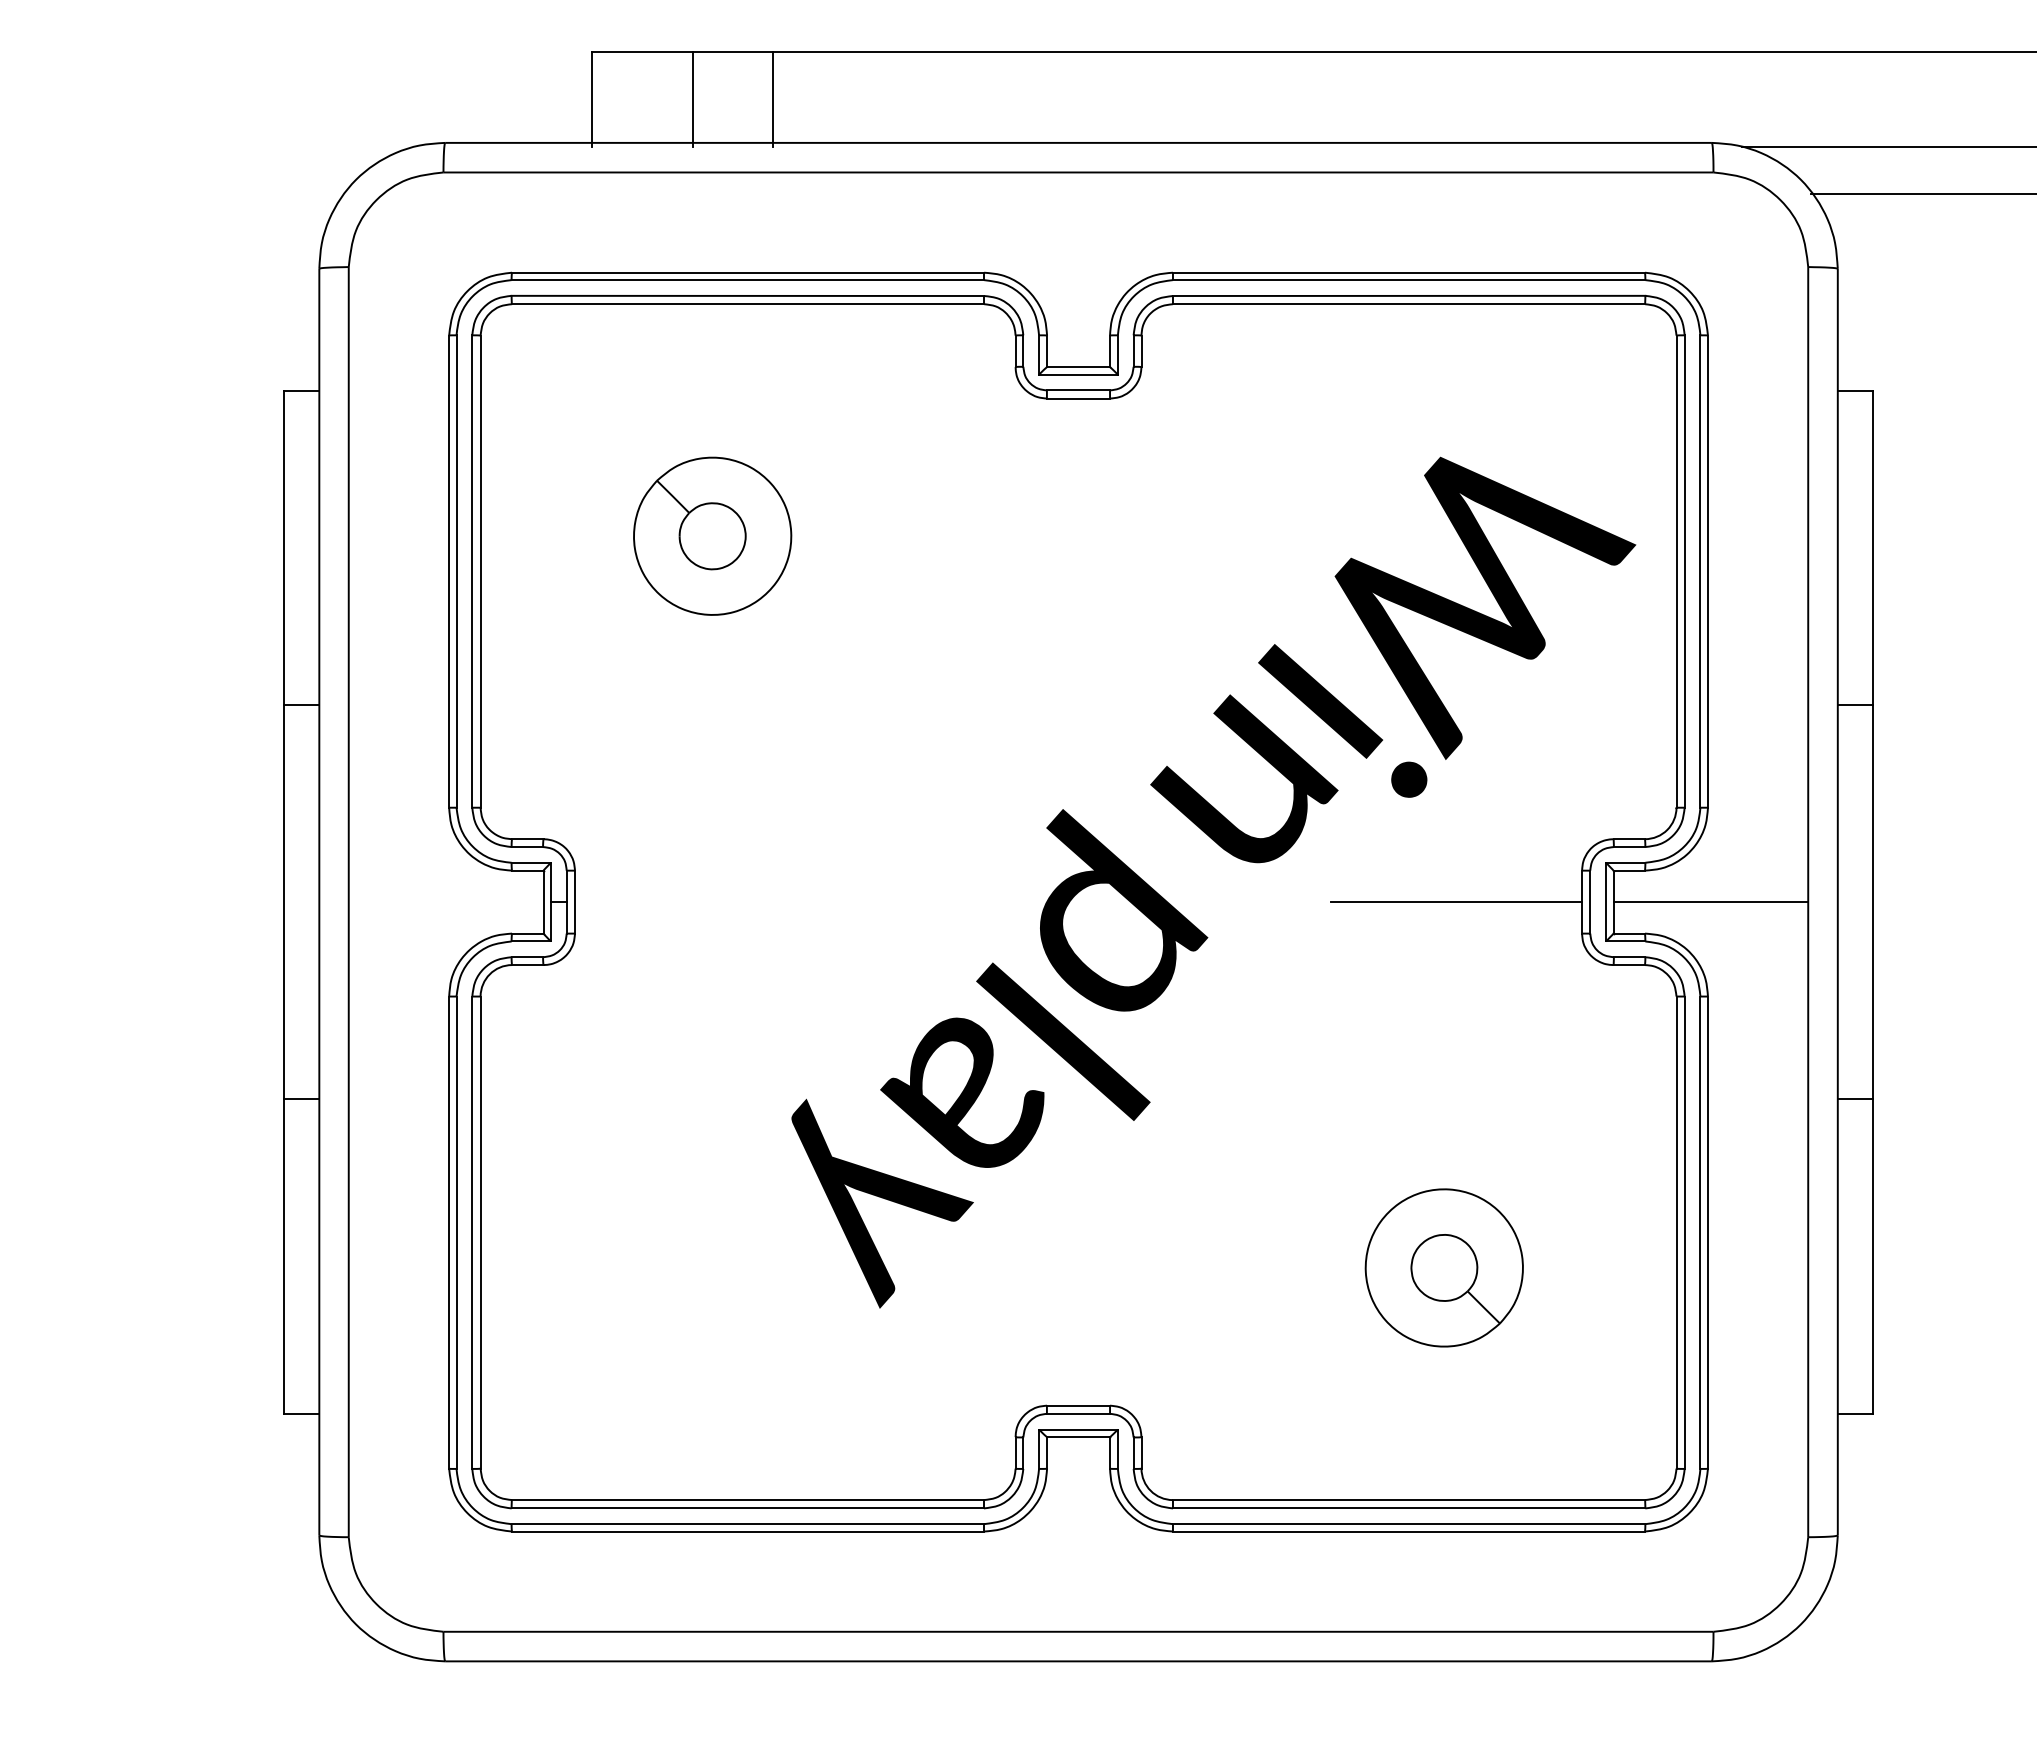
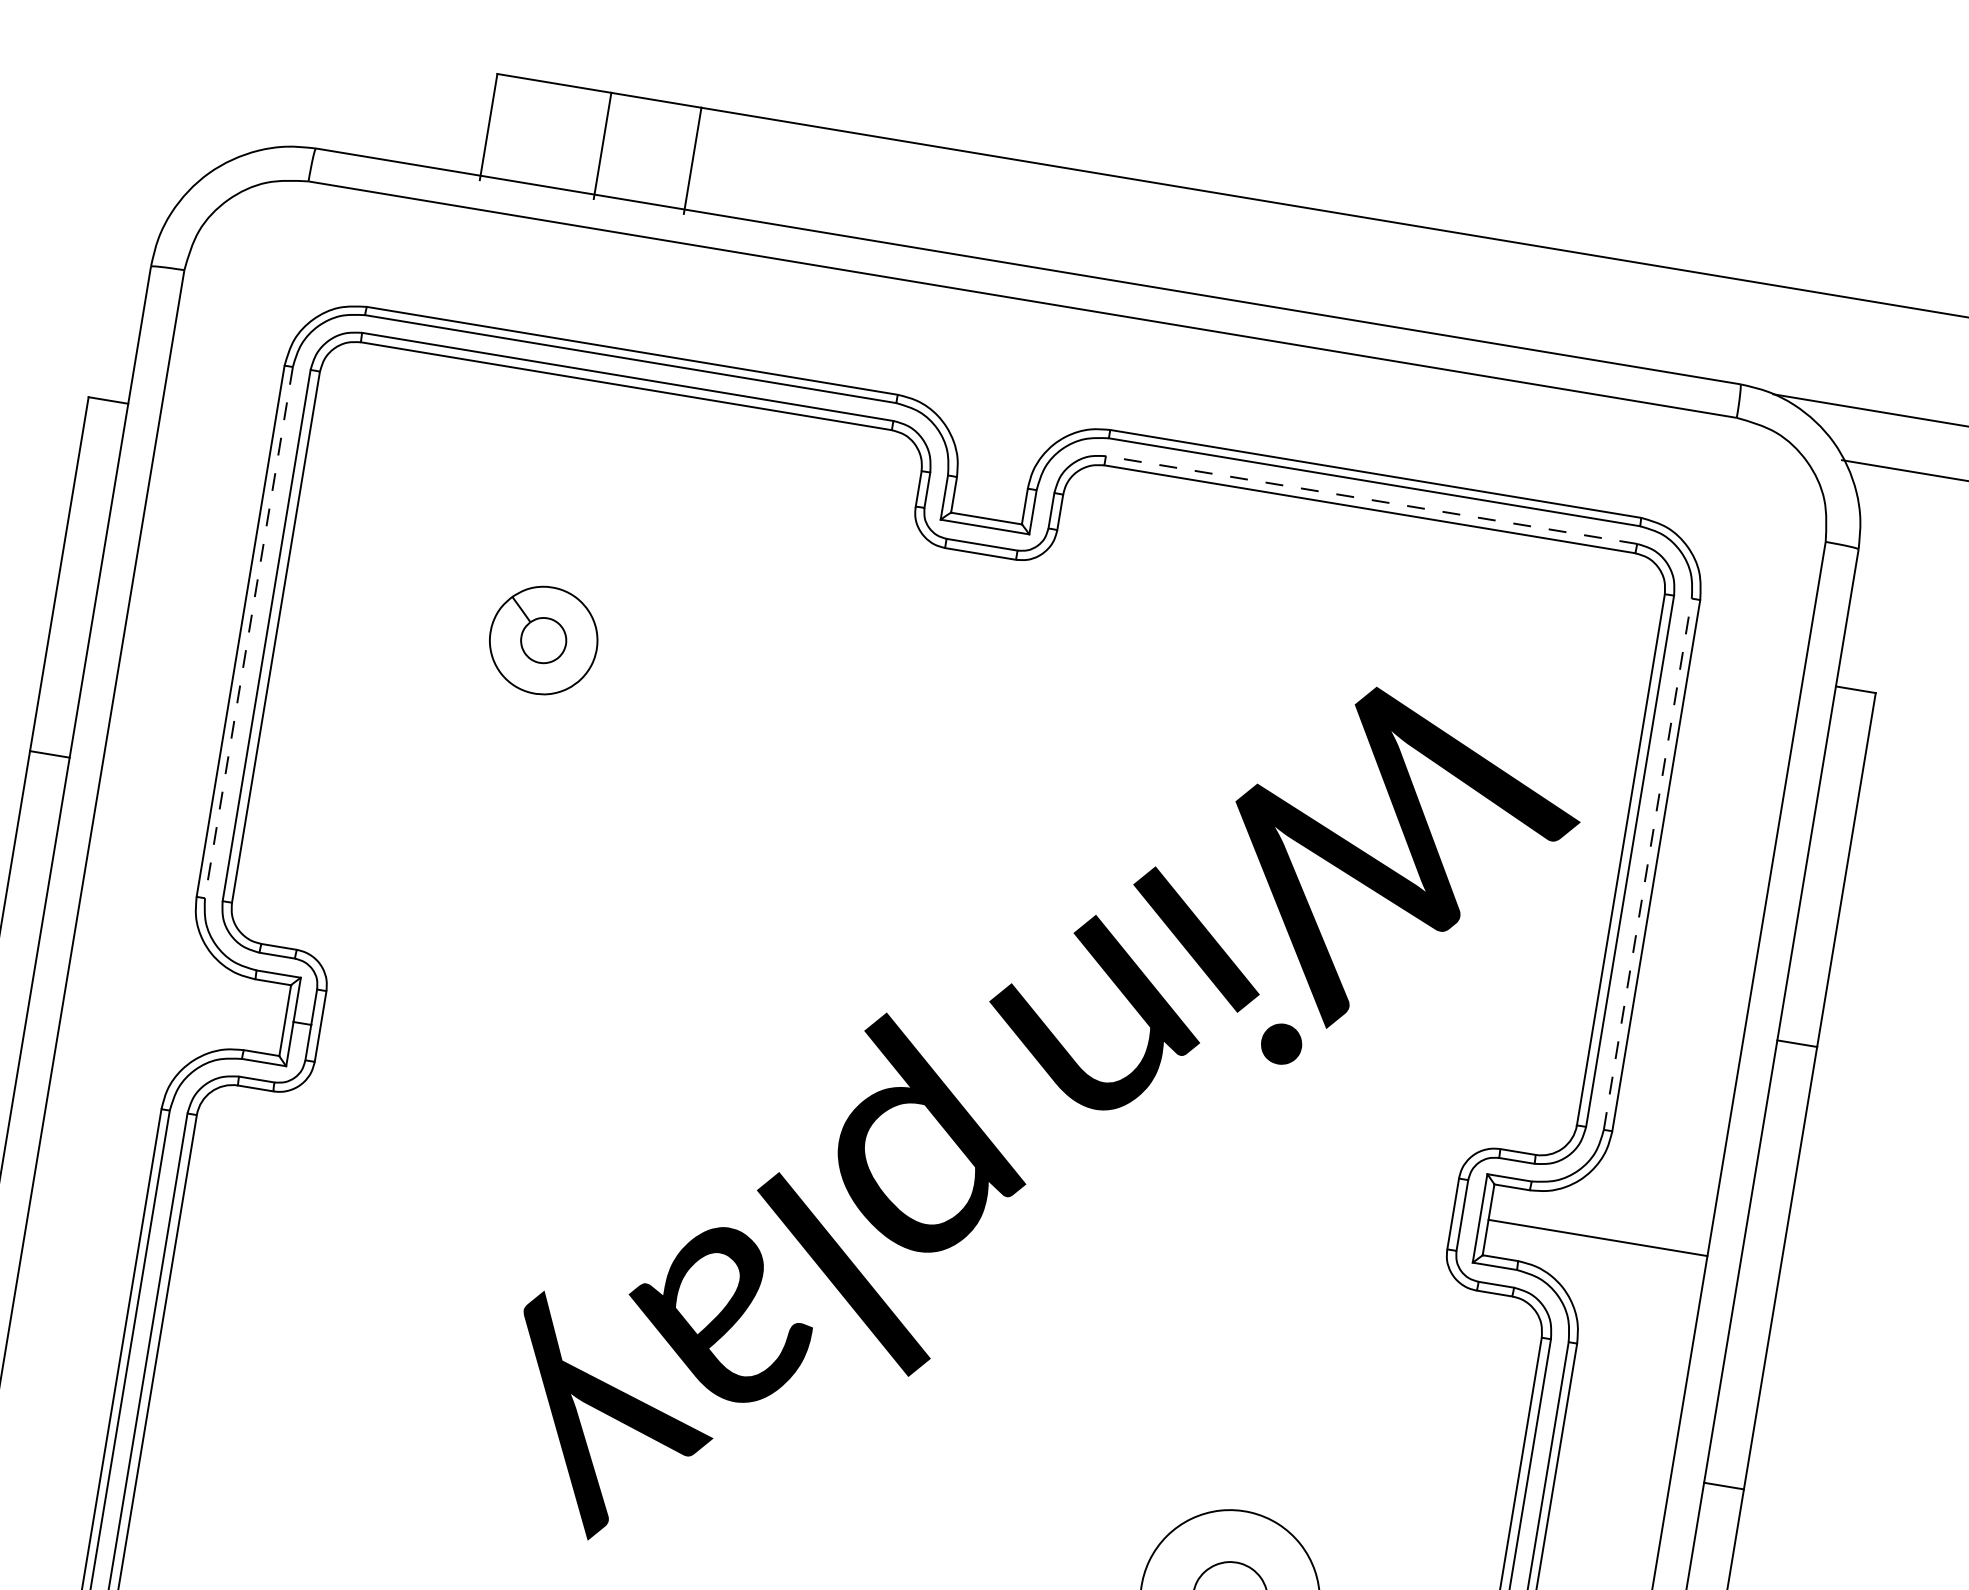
line: (1408, 295) -> (1370, 499), solid -> dashed
part: (712, 535) -> (543, 639), size x0.6
line: (1700, 571) -> (1647, 864), solid -> dashed
line: (456, 572) -> (248, 633), solid -> dashed
line: (1456, 902) -> (1311, 1191), removed

